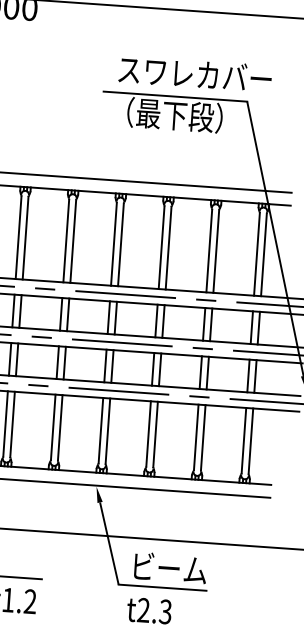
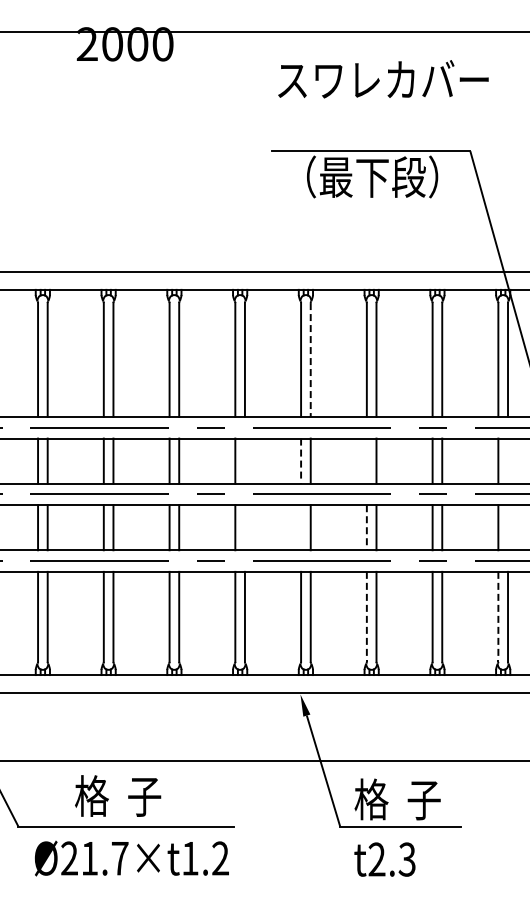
text: (195, 74) -> (383, 79), moved
line: (120, 245) -> (310, 360), solid -> dashed
line: (67, 314) -> (244, 460), removed
line: (109, 317) -> (301, 461), solid -> dashed
line: (156, 320) -> (366, 460), removed
line: (259, 327) -> (508, 460), removed
line: (64, 362) -> (244, 527), removed
line: (105, 365) -> (301, 527), removed
line: (152, 369) -> (366, 527), solid -> dashed
line: (255, 376) -> (508, 527), removed
line: (148, 434) -> (366, 617), solid -> dashed
line: (244, 441) -> (498, 617), solid -> dashed
text: (168, 568) -> (406, 799), ビーム -> 格  子

